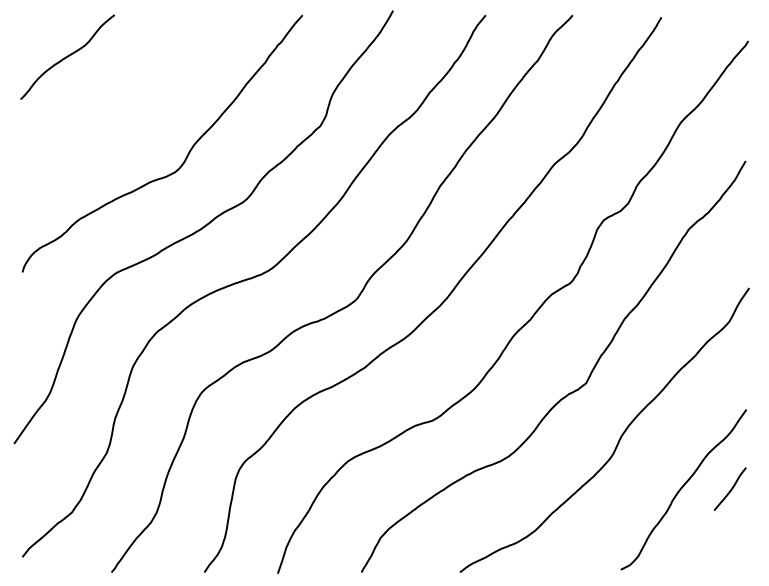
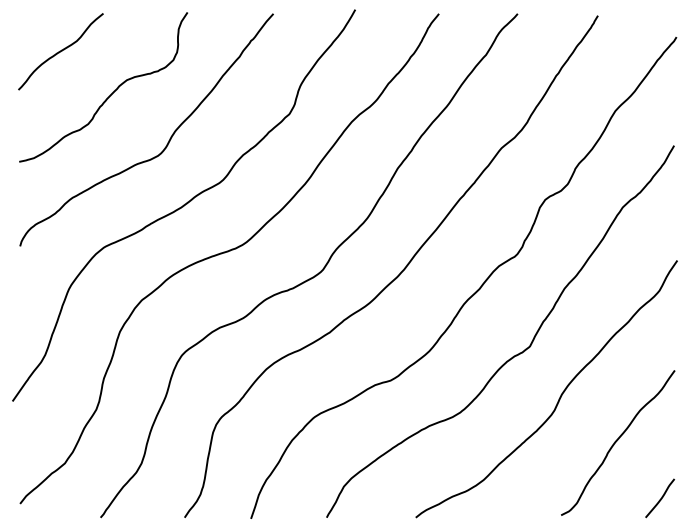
curve: (122, 104) -> (110, 94), added
curve: (730, 489) -> (660, 498), moved

